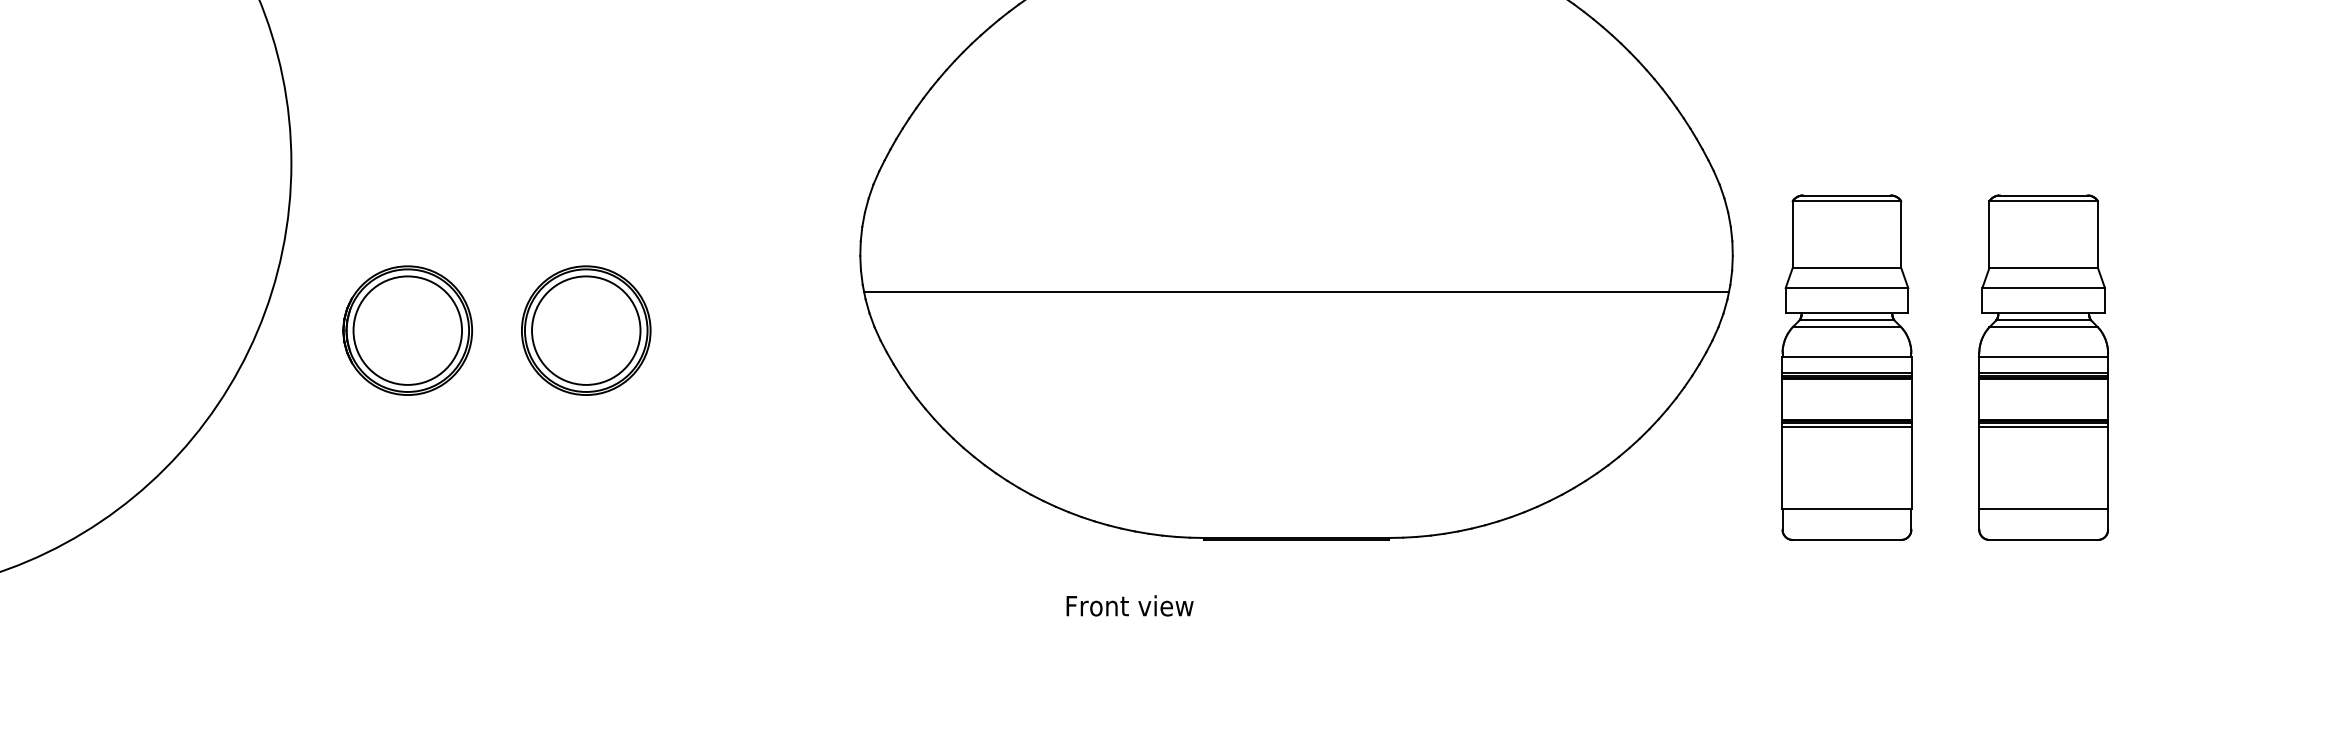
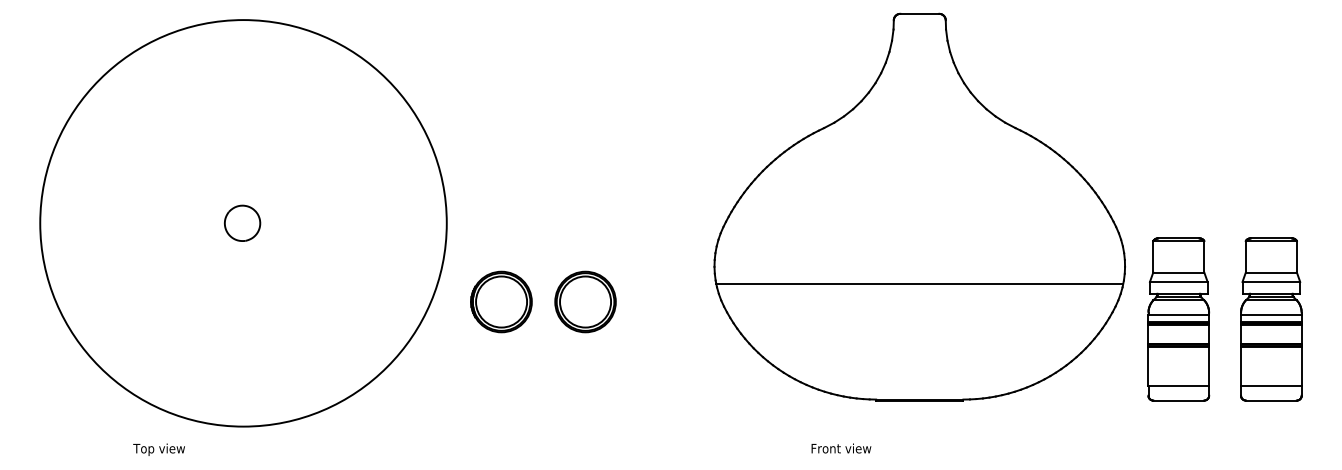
text: (1130, 605) -> (841, 448), moved

